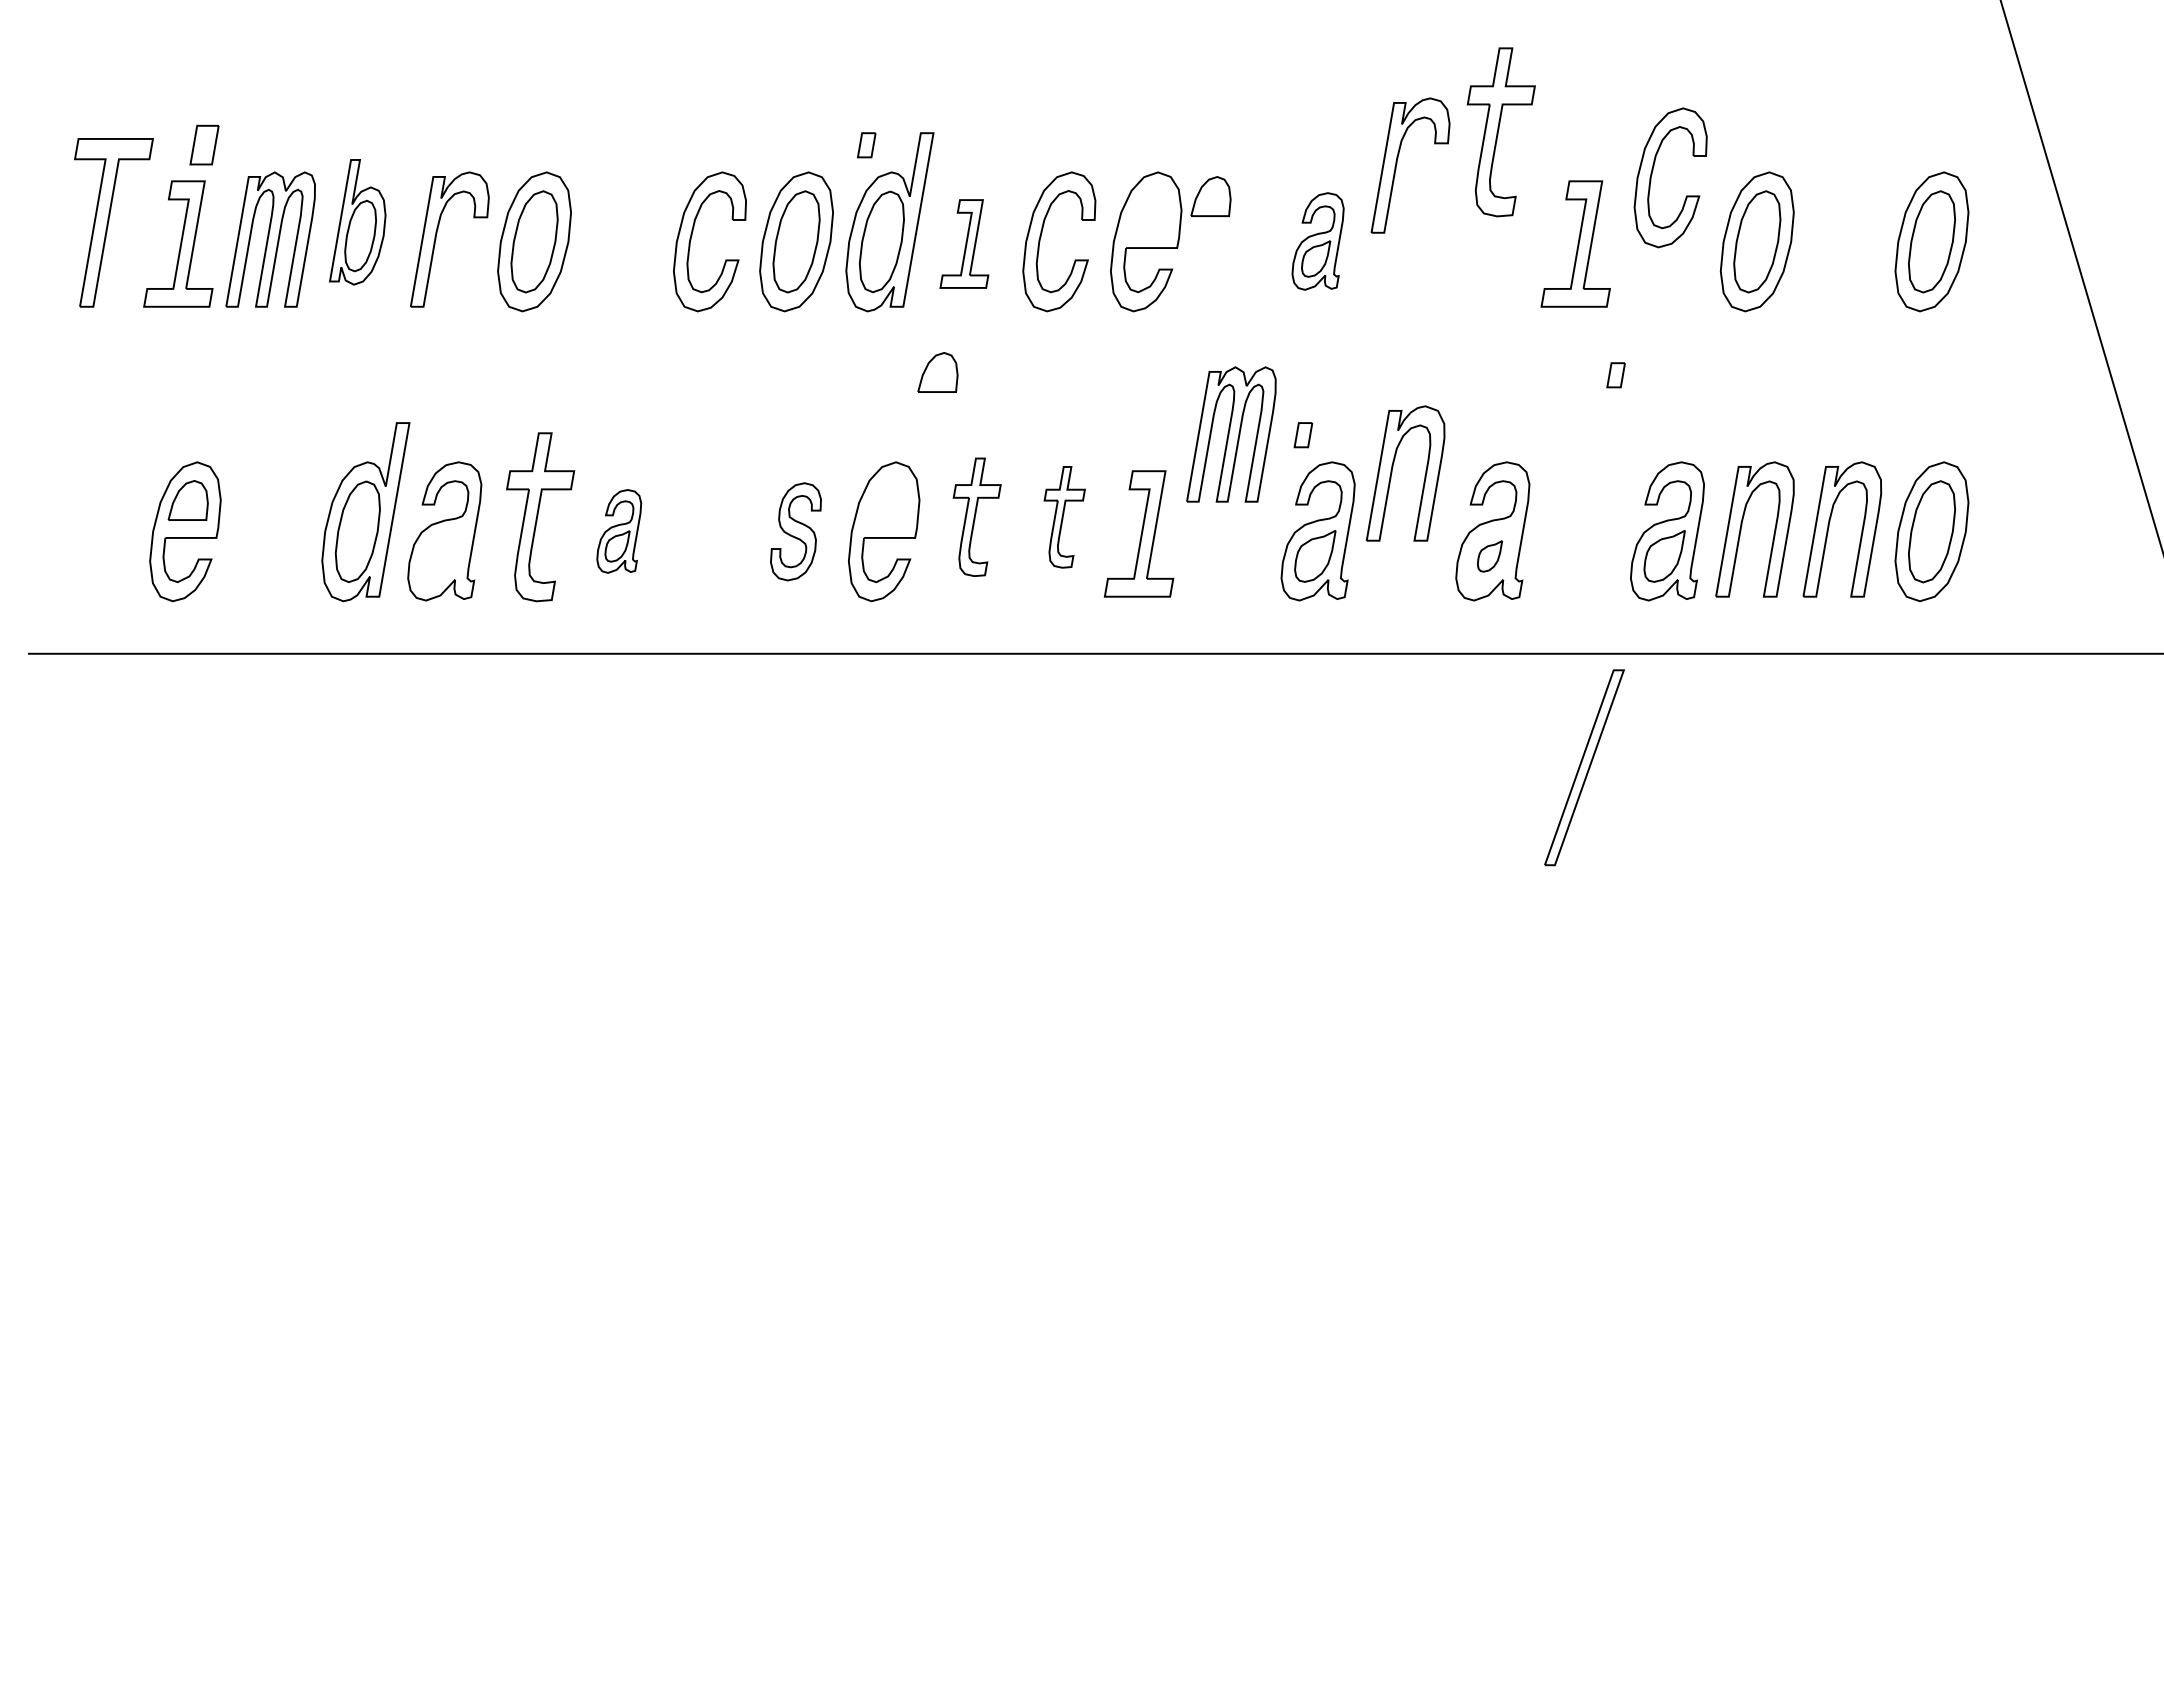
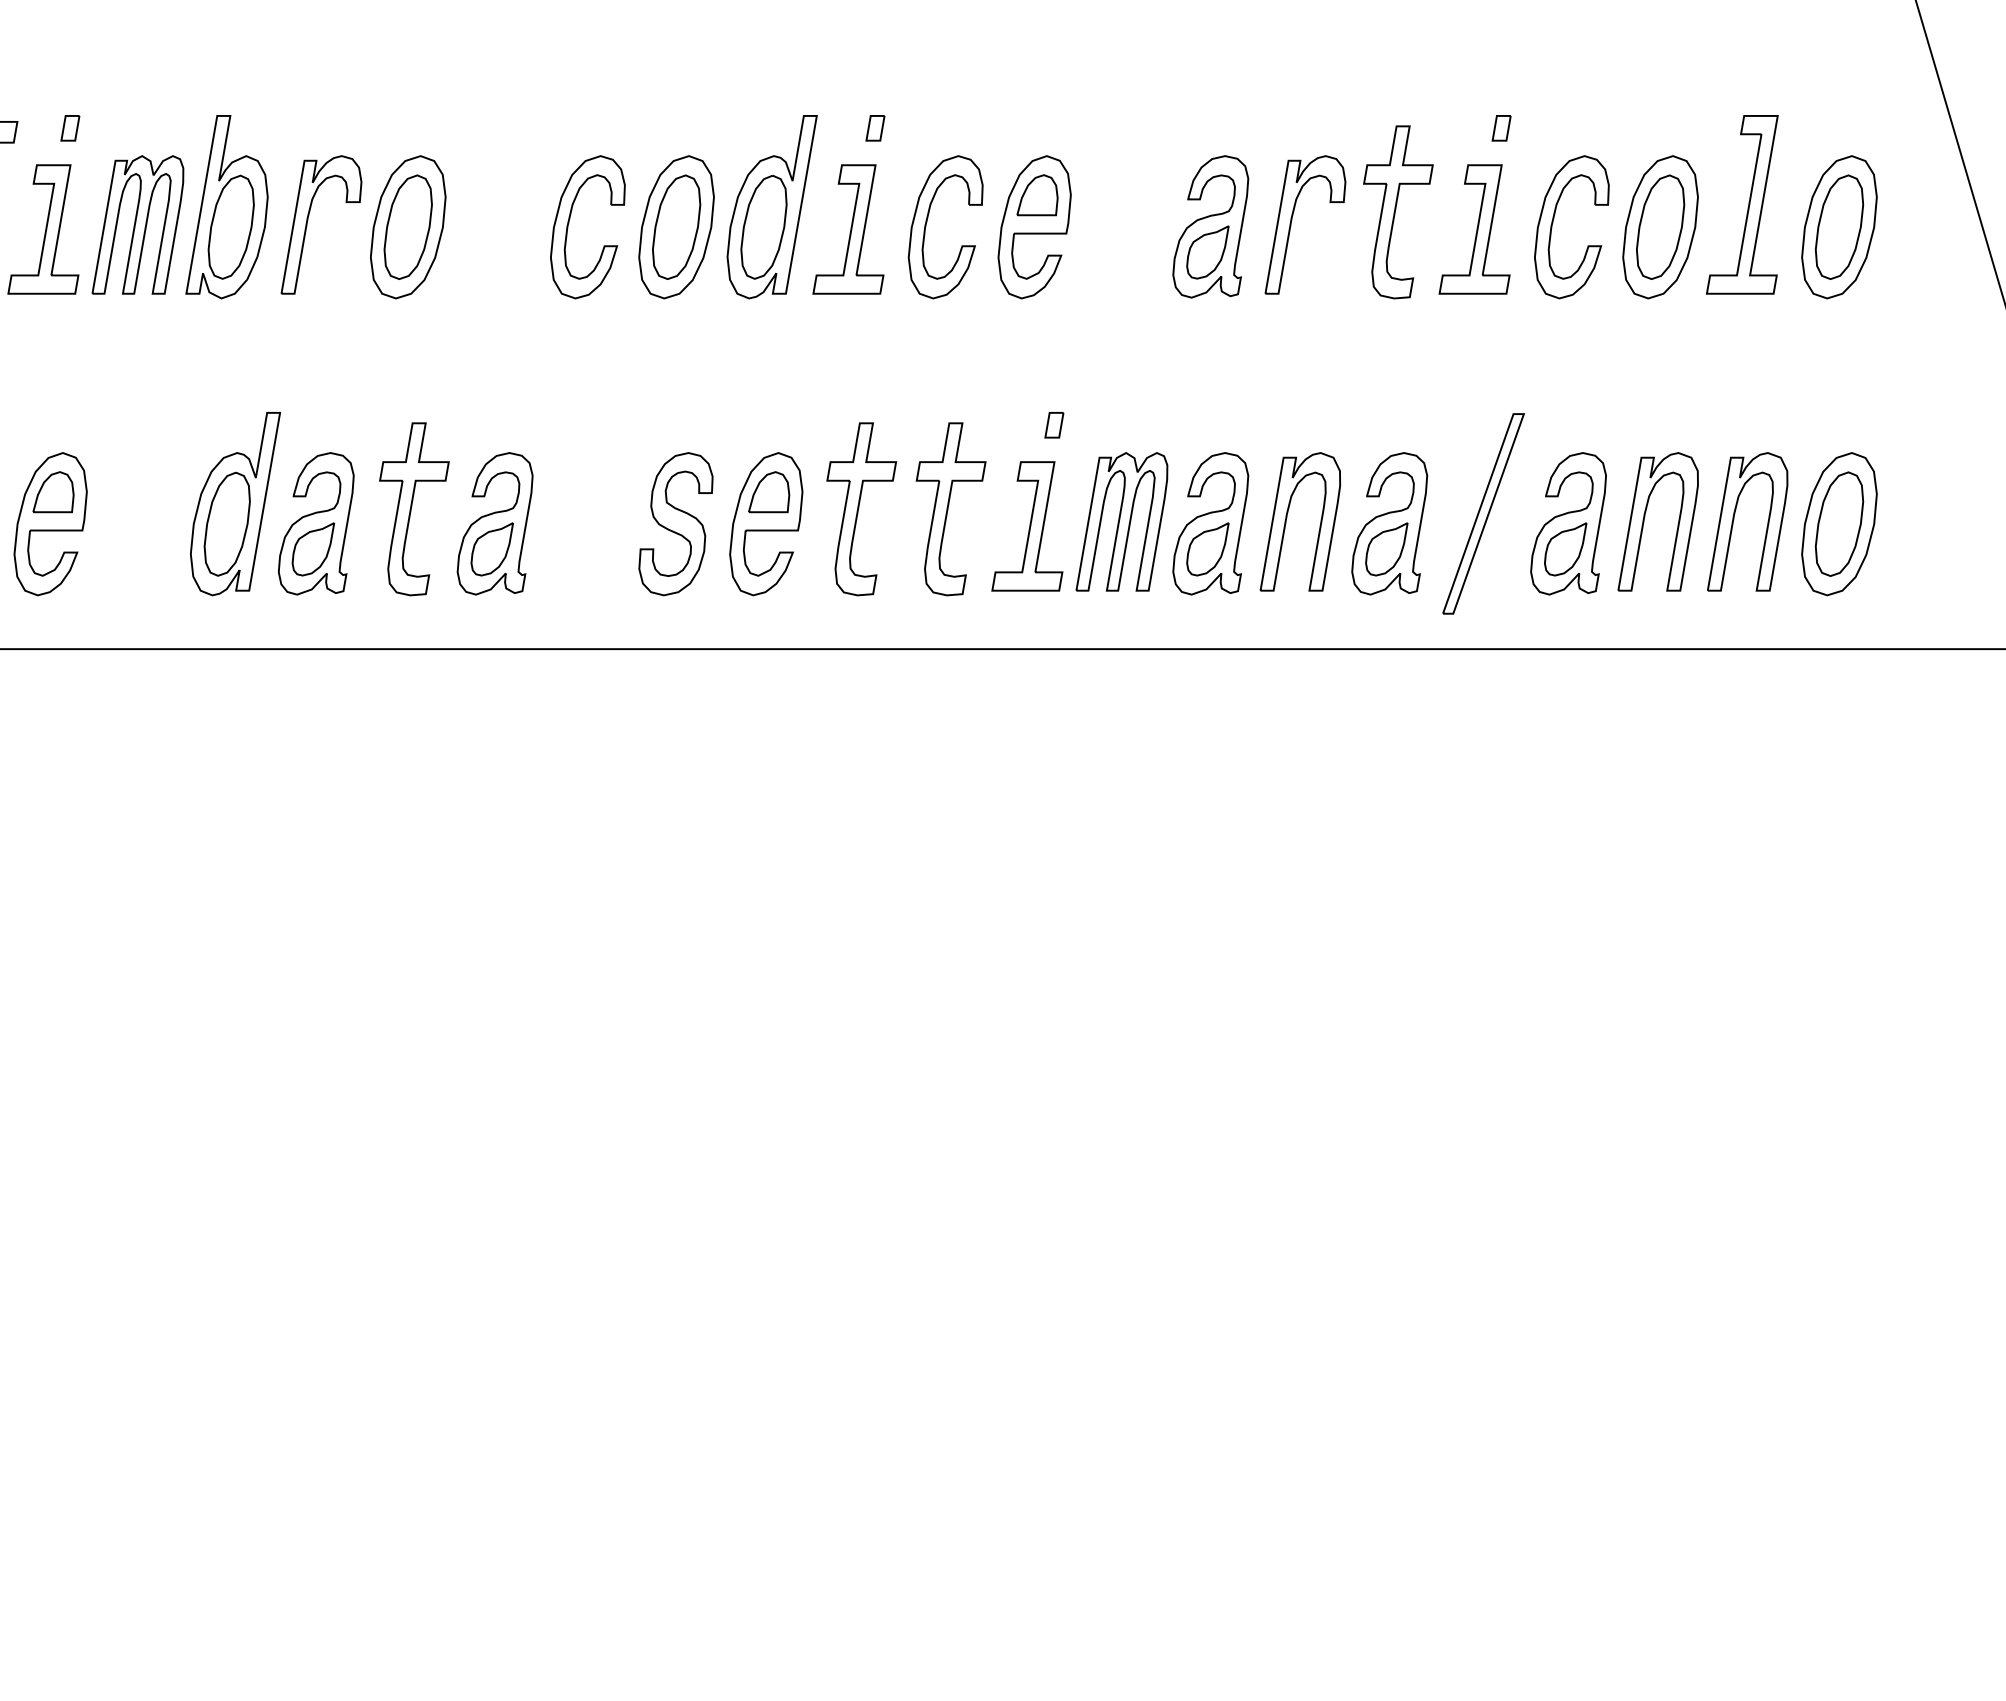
part: (1500, 132) -> (1397, 212), moved
part: (204, 145) -> (70, 128), size x0.62
part: (866, 145) -> (875, 128), moved
part: (1397, 164) -> (1292, 223), moved
part: (1652, 175) -> (1553, 224), moved
part: (1210, 196) -> (1037, 195), moved
part: (1842, 220) -> (1747, 205), added
part: (357, 222) -> (226, 207), size x1.43
part: (1317, 241) -> (1210, 226), size x1.43
part: (964, 243) -> (848, 228), size x1.43
part: (937, 372) -> (768, 492), moved
part: (1615, 375) -> (1500, 128), moved
part: (1231, 434) -> (1122, 521), moved
part: (1303, 435) -> (1054, 425), moved
part: (1392, 473) -> (1286, 521), moved
part: (976, 517) -> (860, 509), size x1.43
part: (1064, 517) -> (951, 509), size x1.67
part: (618, 531) -> (494, 523), size x1.67
part: (795, 531) -> (675, 523), size x1.43
part: (441, 556) -> (312, 549), added
part: (1489, 556) -> (1386, 549), size x1.67
part: (1584, 767) -> (1483, 513), moved

